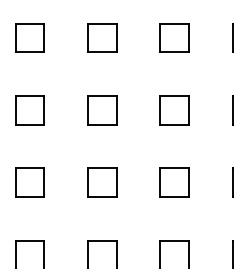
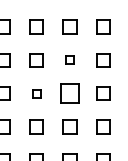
part: (173, 38) -> (69, 60), size x0.6
part: (101, 110) -> (36, 93), size x0.6
part: (173, 110) -> (69, 93), size x1.4

